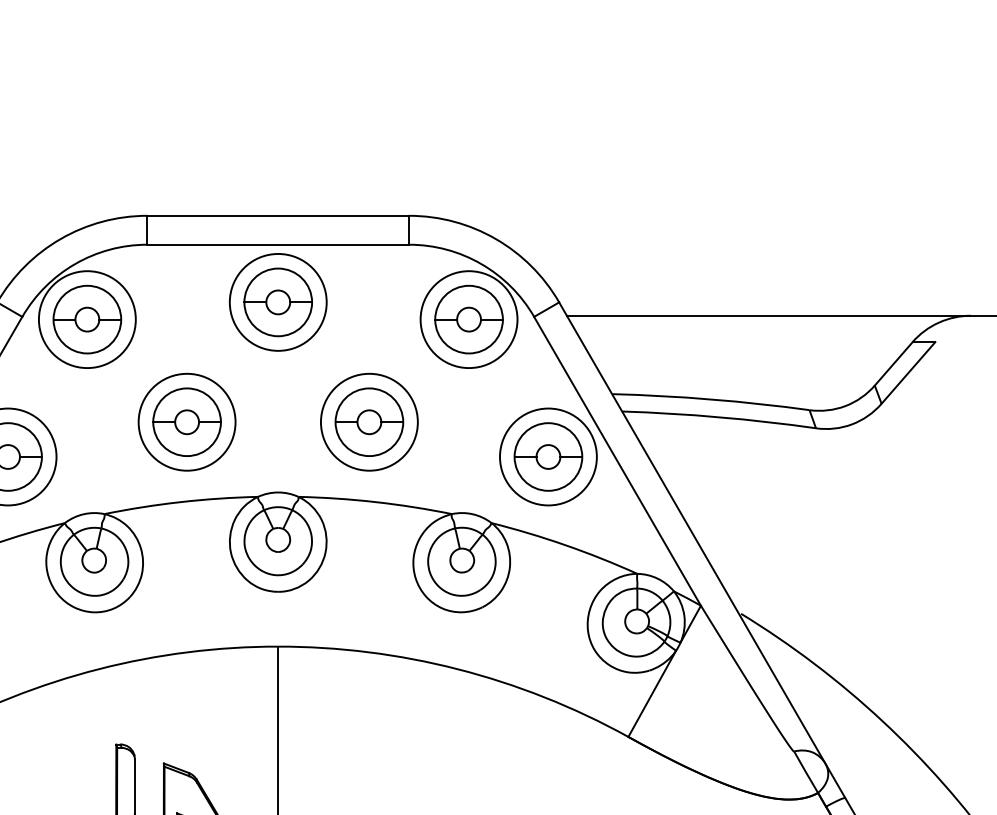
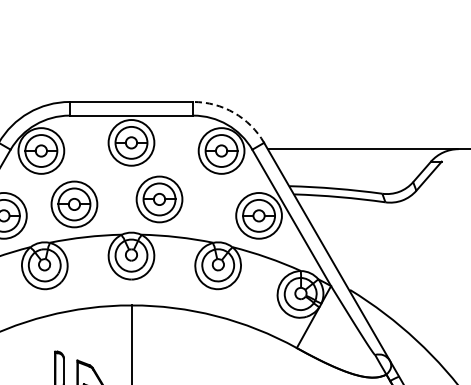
arc: (496, 238) -> (234, 112), solid -> dashed
part: (187, 422) -> (74, 204), moved
part: (369, 422) -> (159, 199), moved

